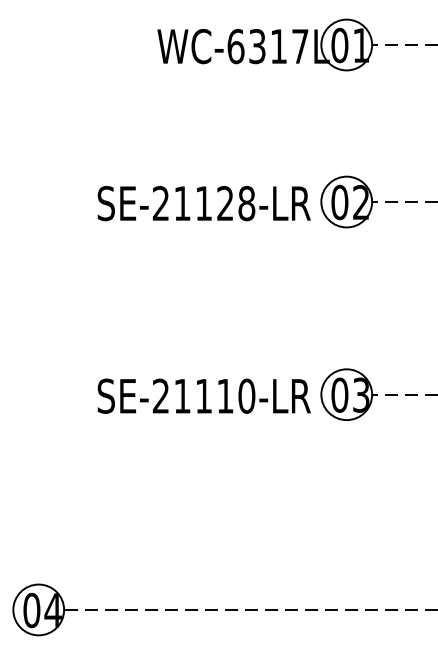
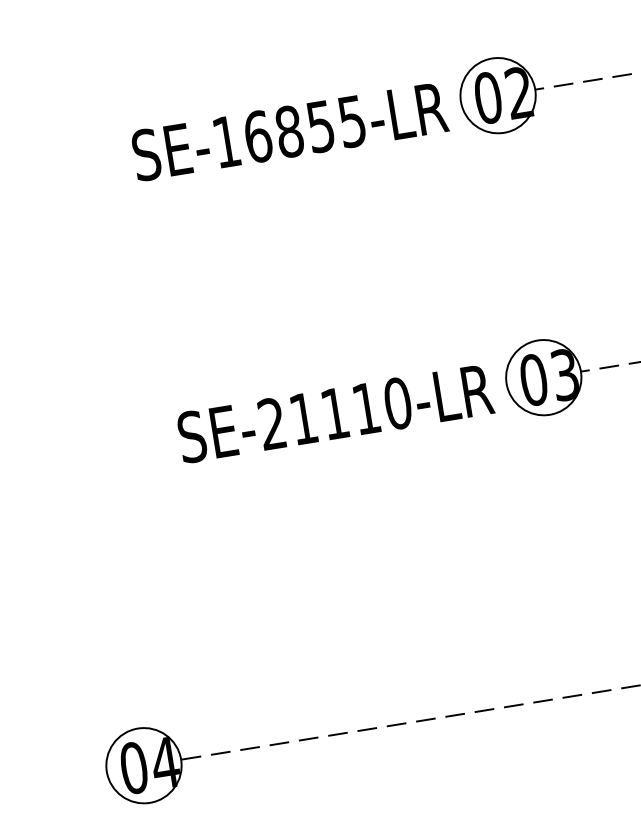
text: (203, 203) -> (288, 131), SE-21128-LR -> SE-16855-LR

